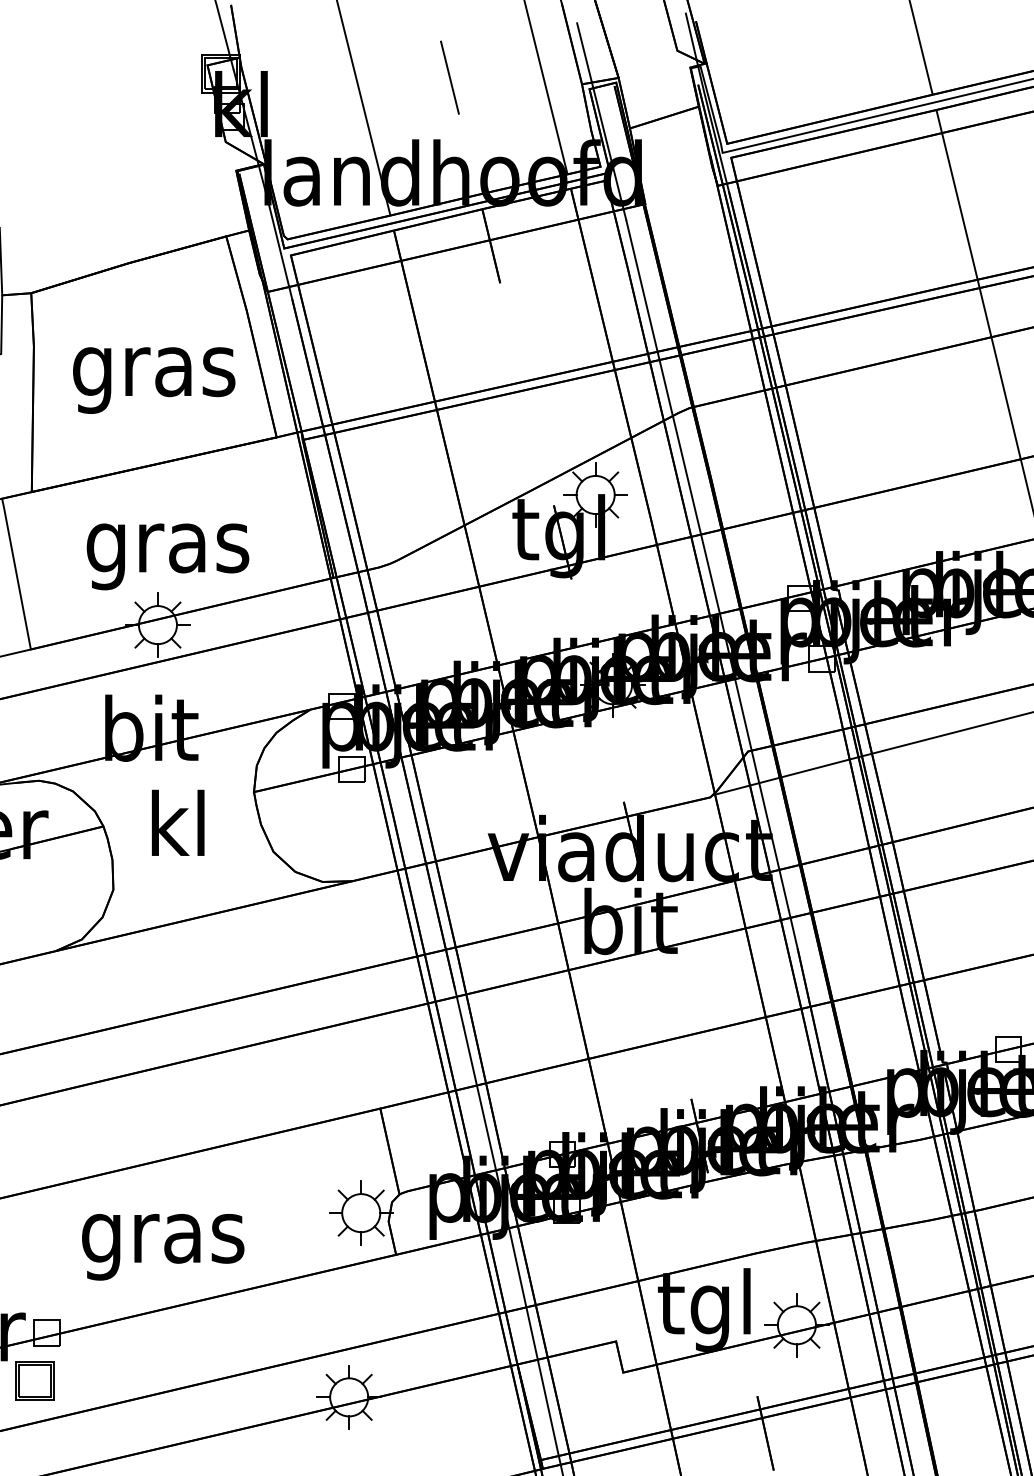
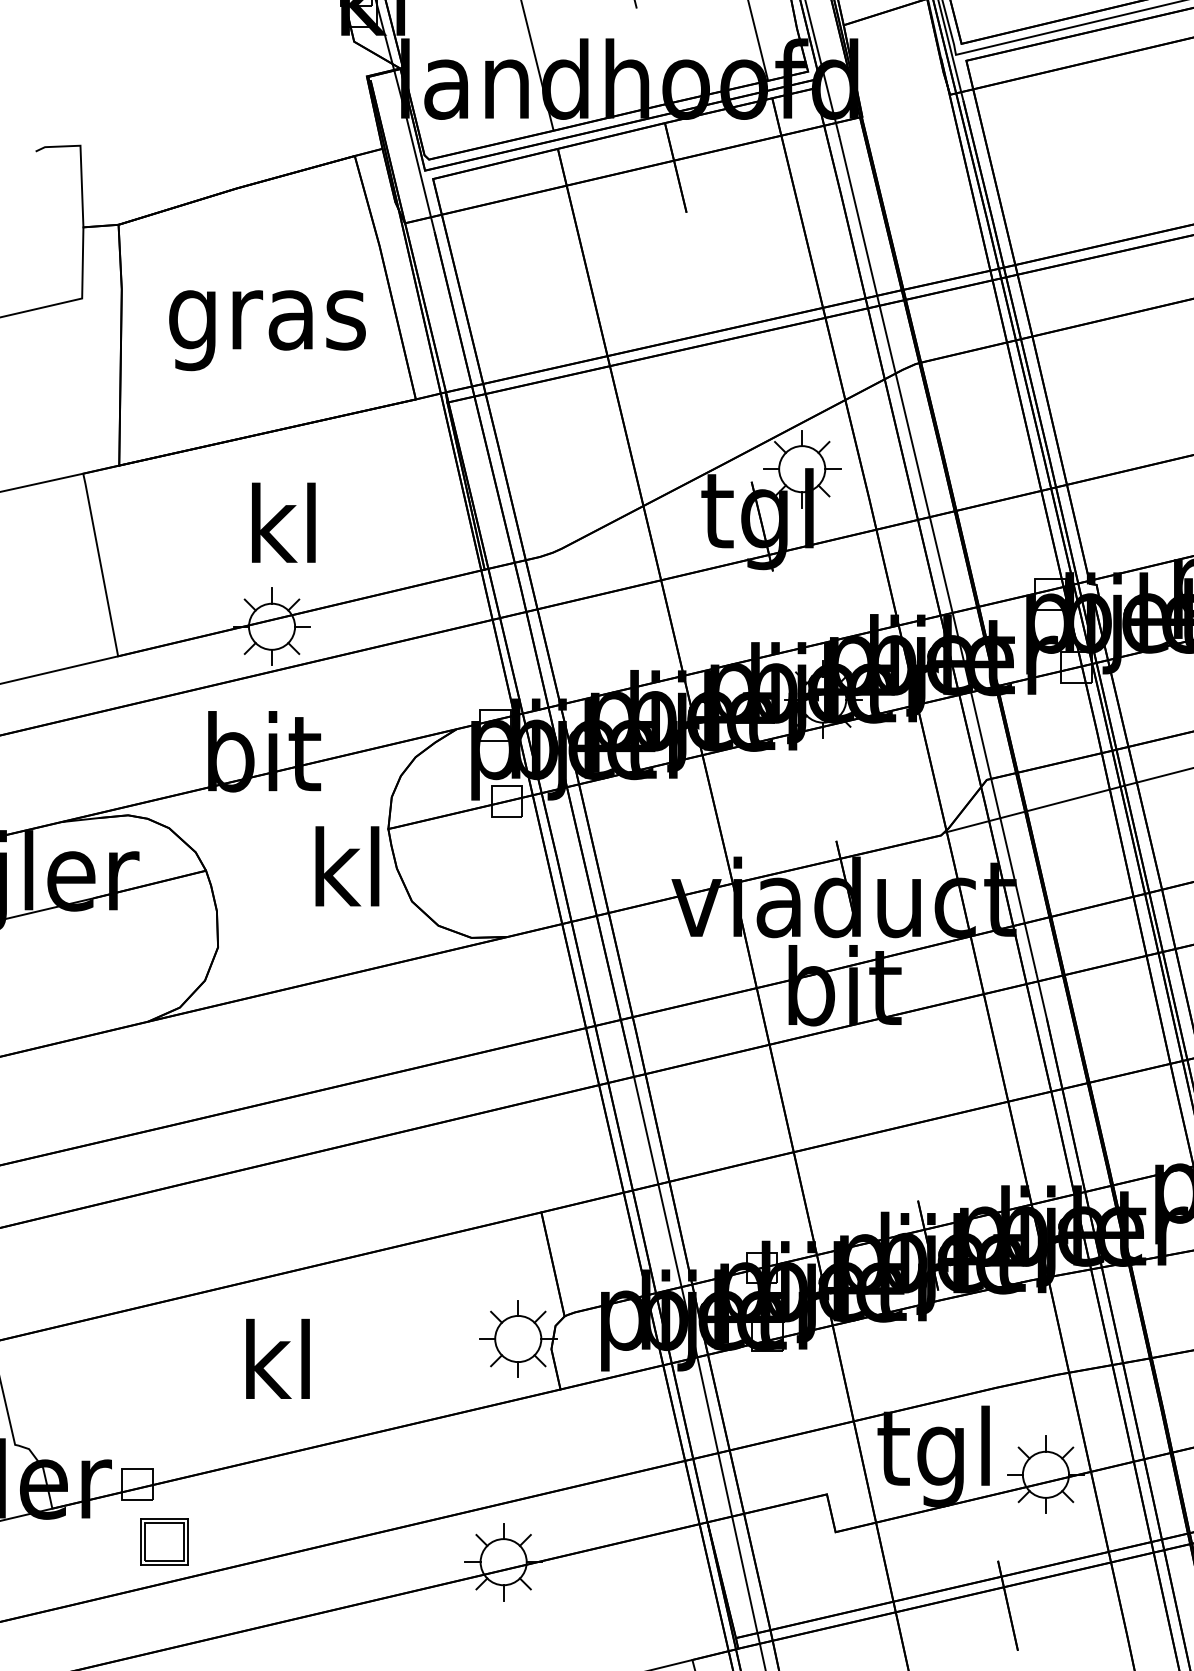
text: (167, 548) -> (283, 534), gras -> kl
text: (177, 822) -> (346, 865), moved
text: (163, 1238) -> (278, 1369), gras -> kl
part: (34, 1380) -> (163, 1541), moved

